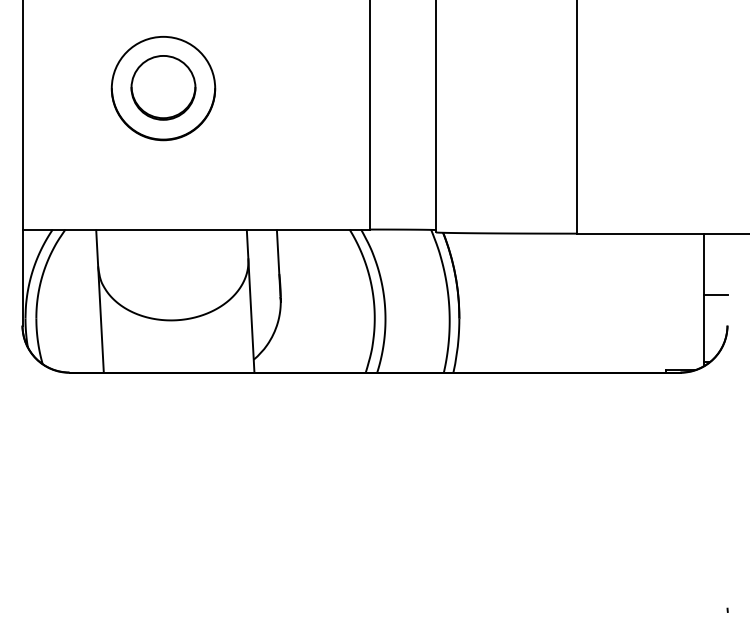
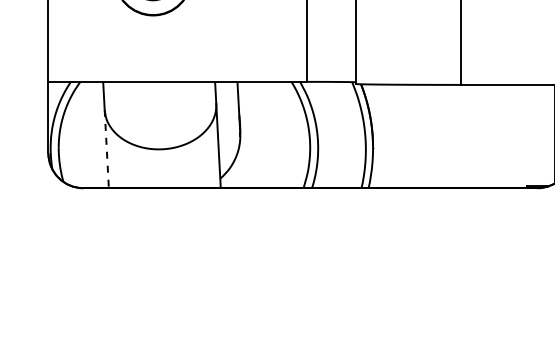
line: (101, 319) -> (107, 148), solid -> dashed

